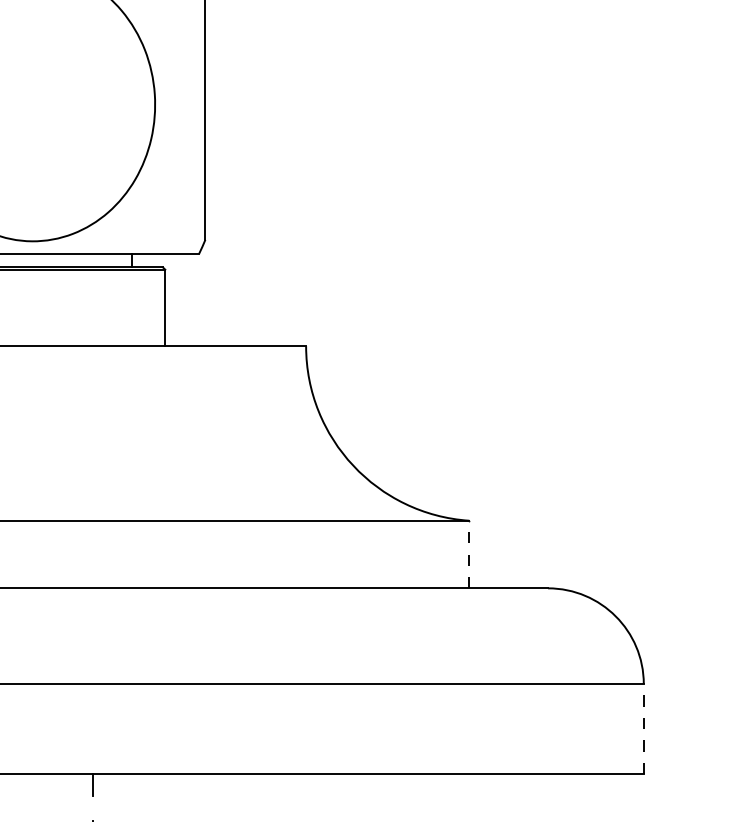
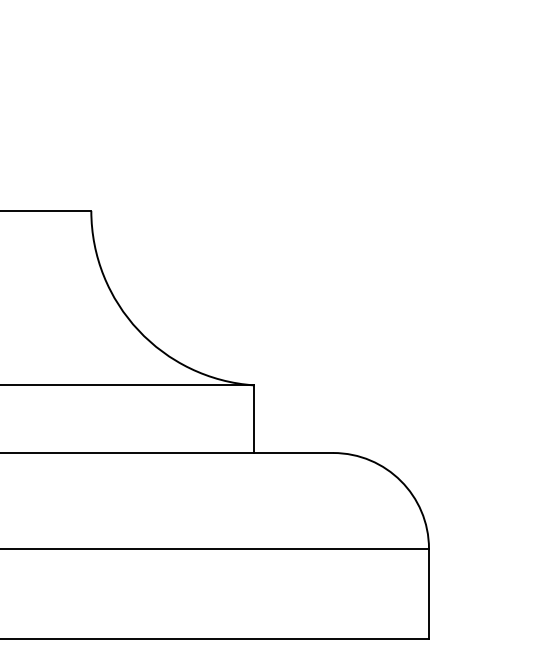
line: (469, 554) -> (254, 419), dashed -> solid
line: (643, 728) -> (428, 593), dashed -> solid

